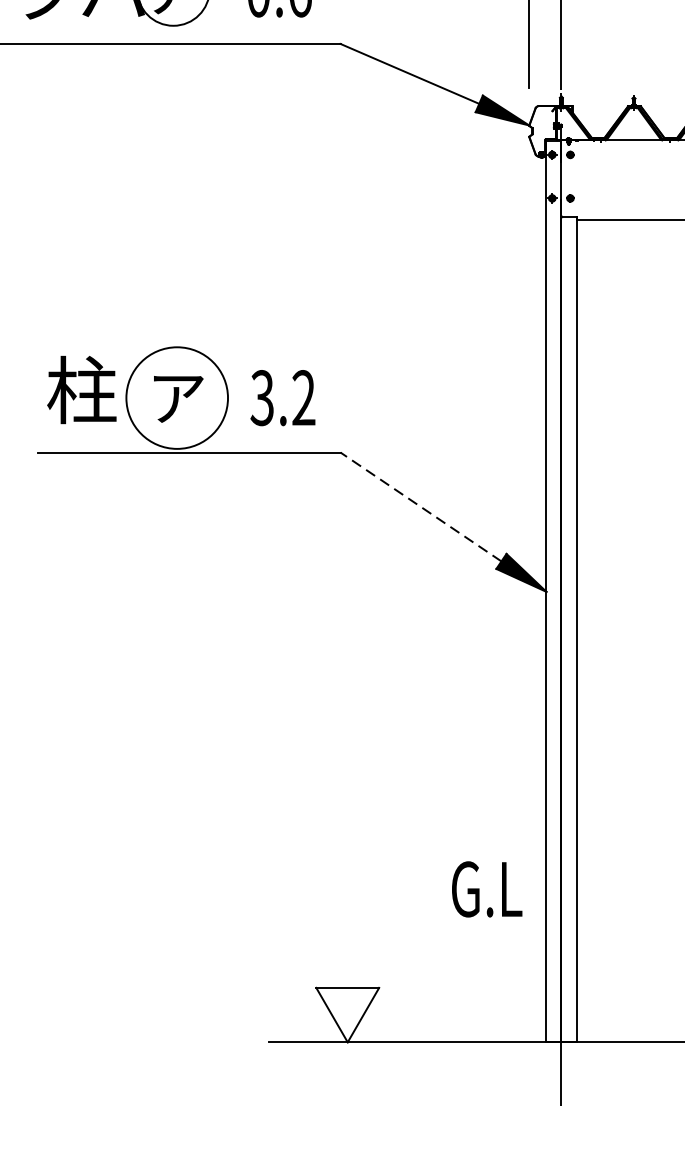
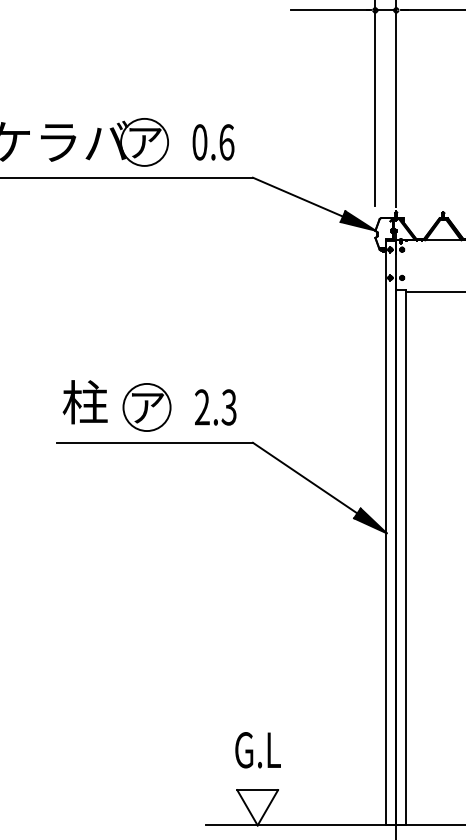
circle: (176, 398) -> (146, 407), size x0.71
text: (282, 398) -> (215, 407), 3.2 -> 2.3
line: (419, 506) -> (304, 477), dashed -> solid
text: (486, 889) -> (257, 750), moved

